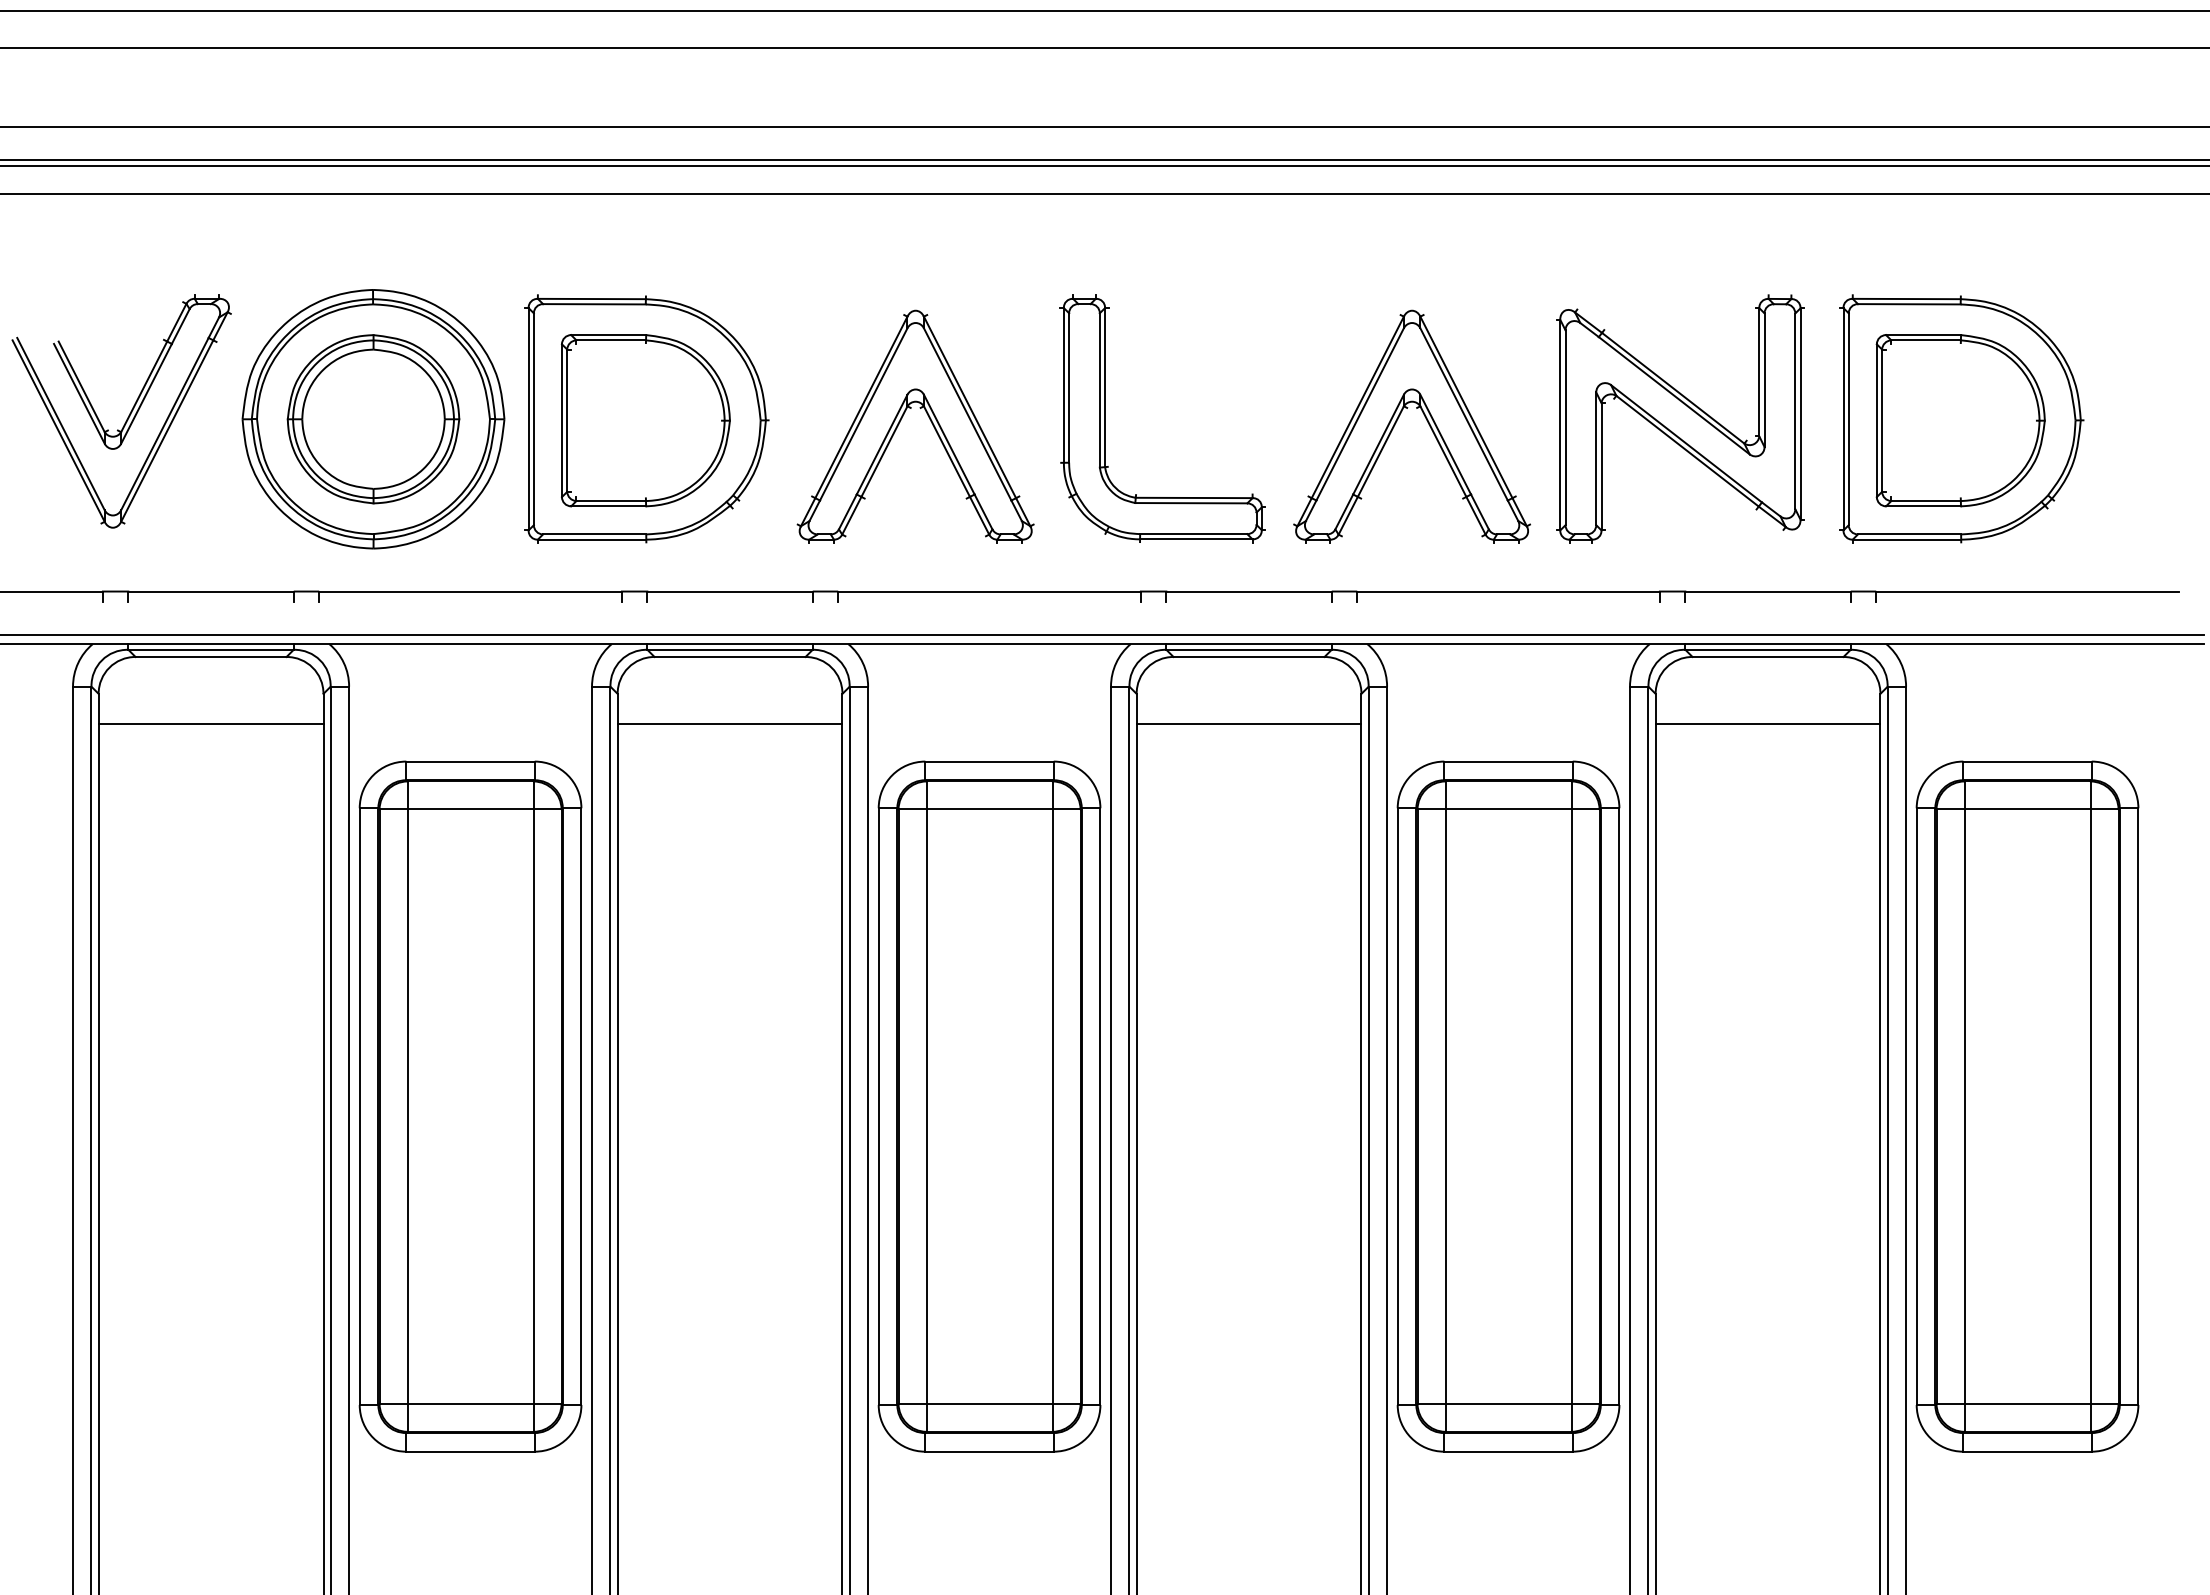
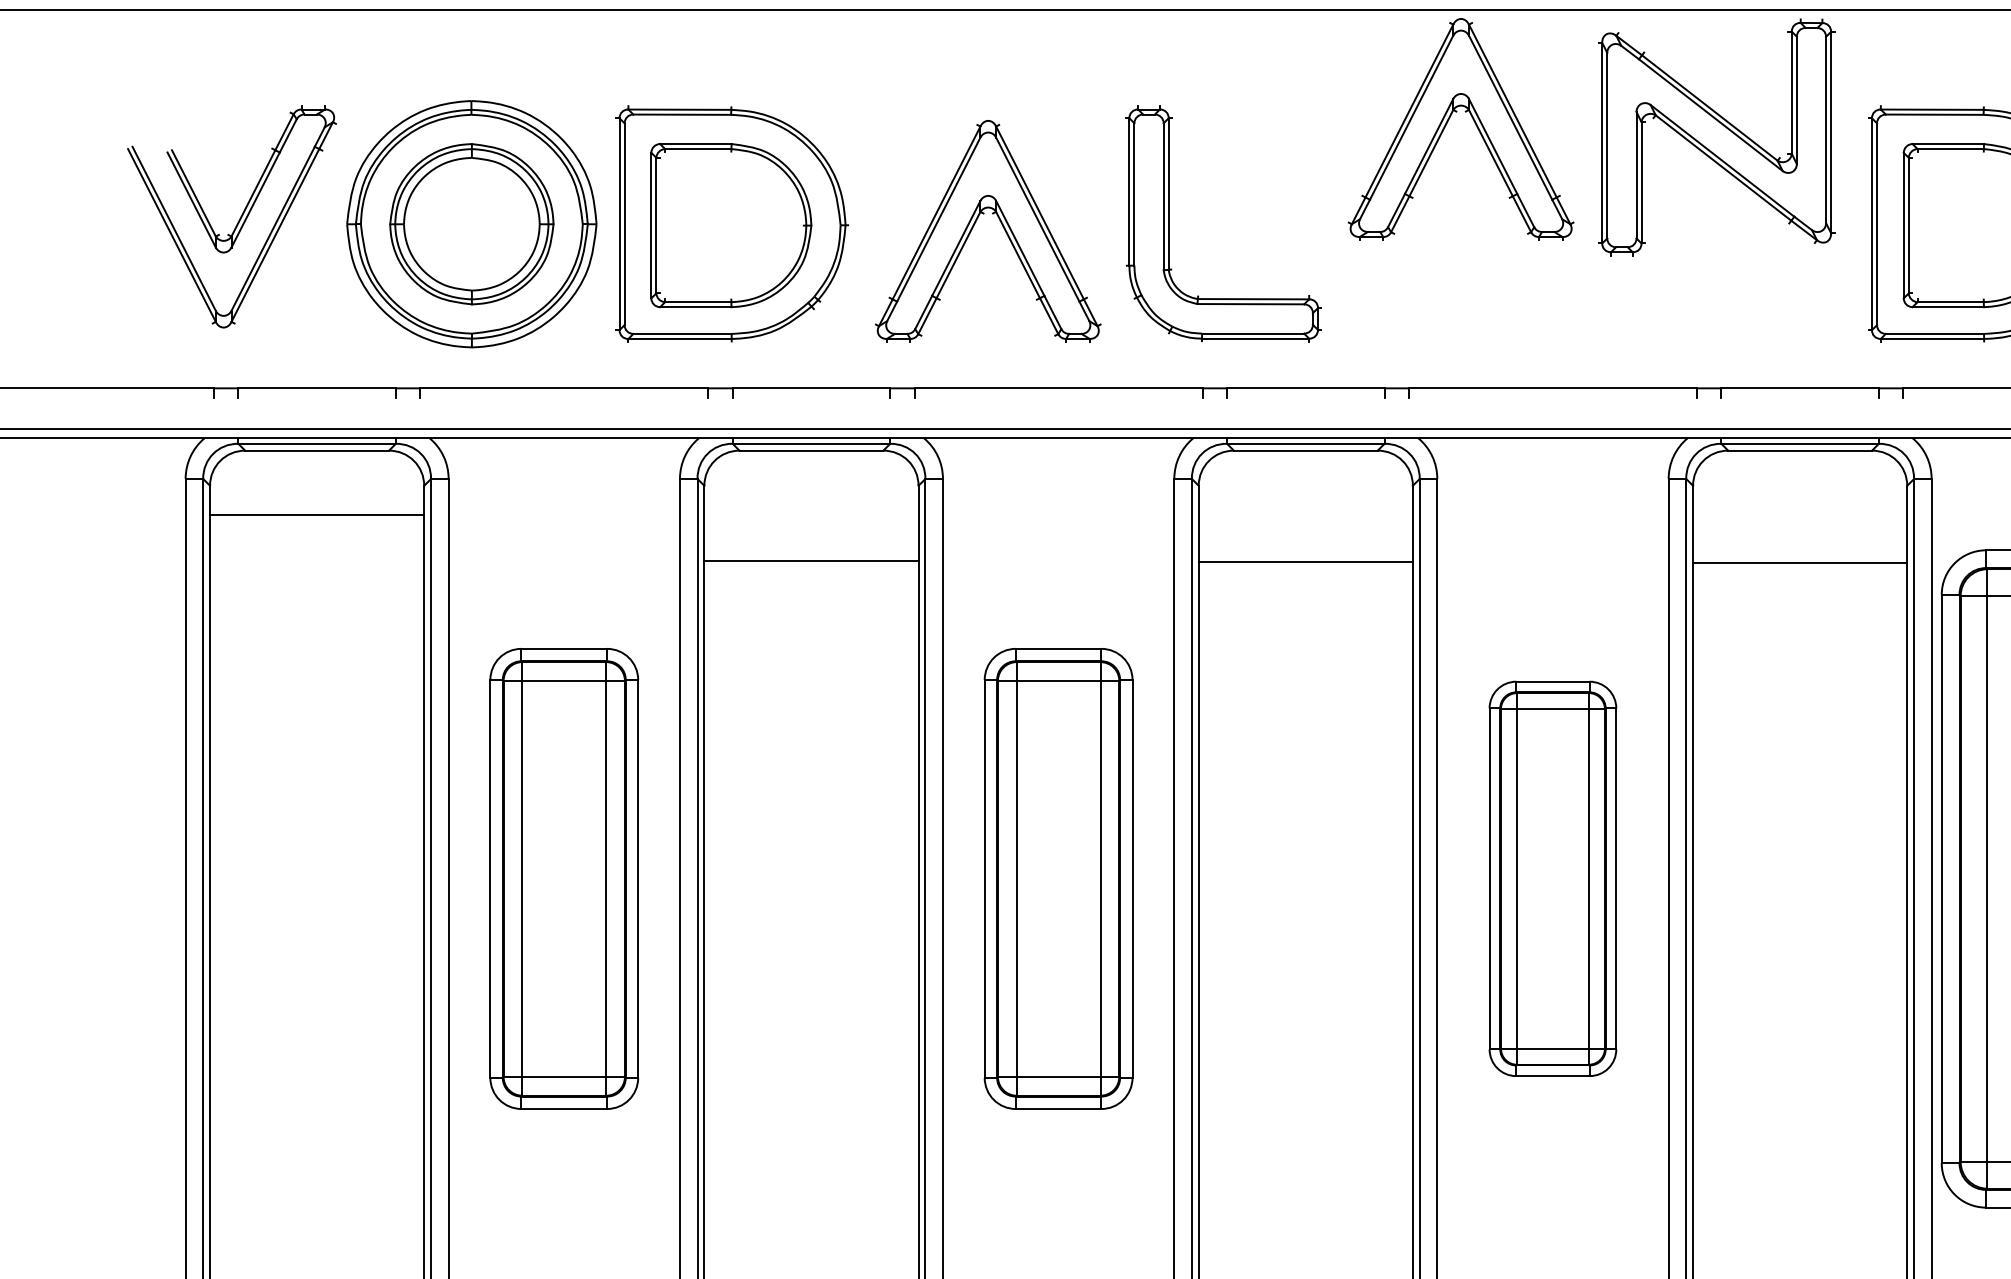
part: (1680, 418) -> (1716, 136), moved
part: (1398, 419) -> (1448, 122), moved
line: (729, 724) -> (810, 561), moved
line: (1248, 724) -> (1305, 562), moved
line: (1767, 724) -> (1799, 563), moved
part: (470, 1106) -> (564, 878), size x0.7
part: (989, 1106) -> (1058, 878), size x0.7
part: (1508, 1106) -> (1552, 878), size x0.6

